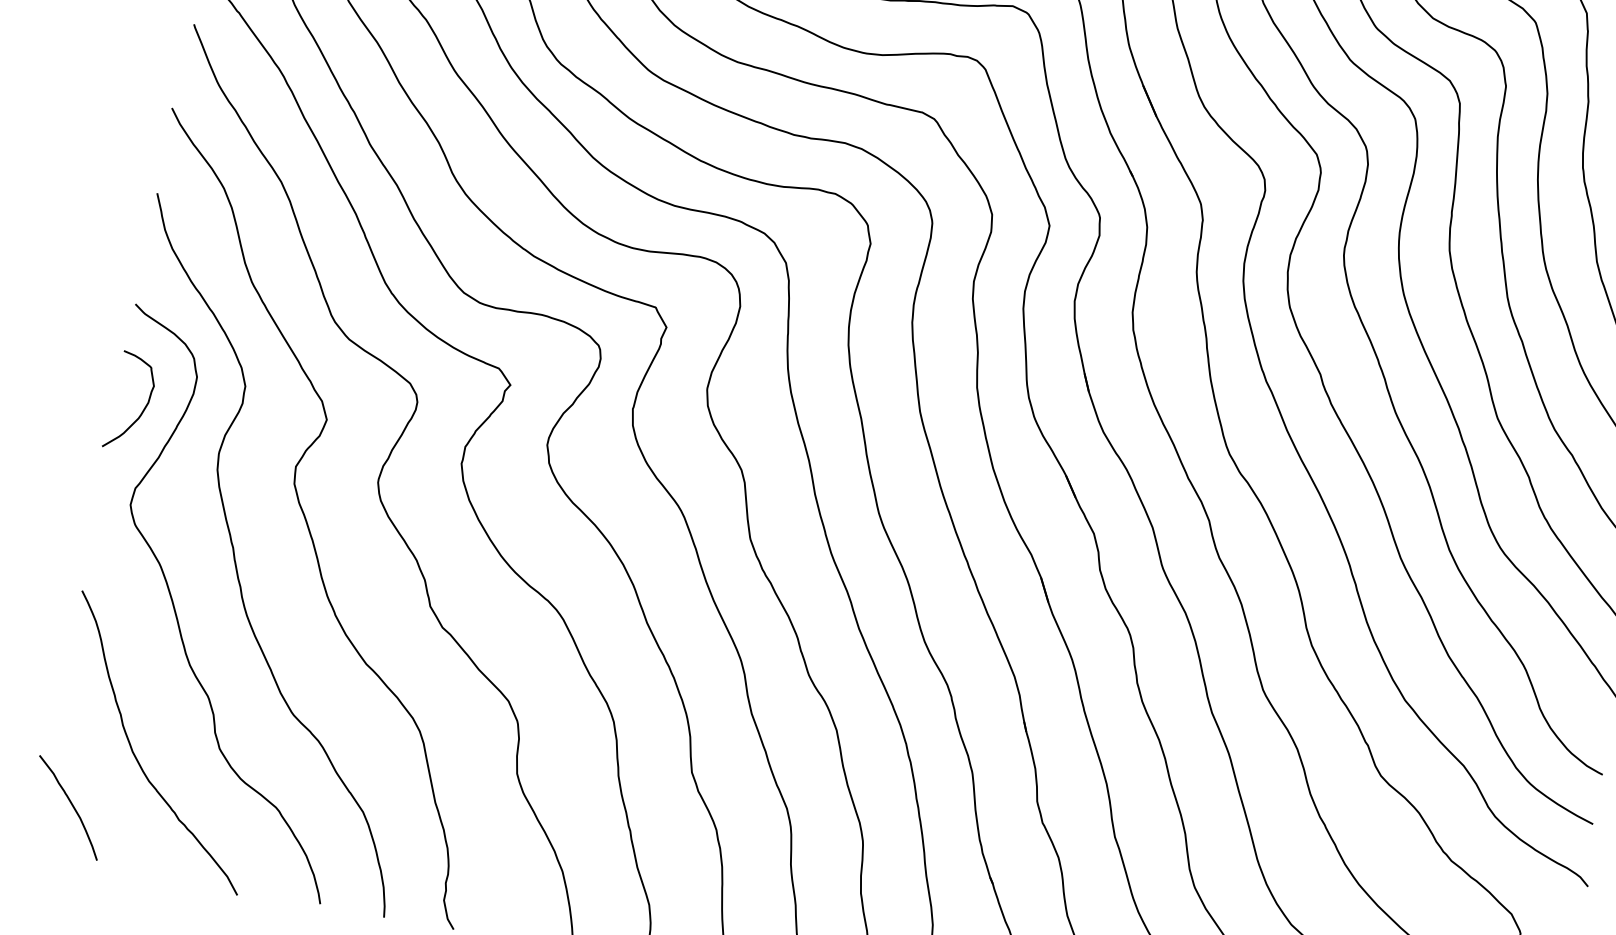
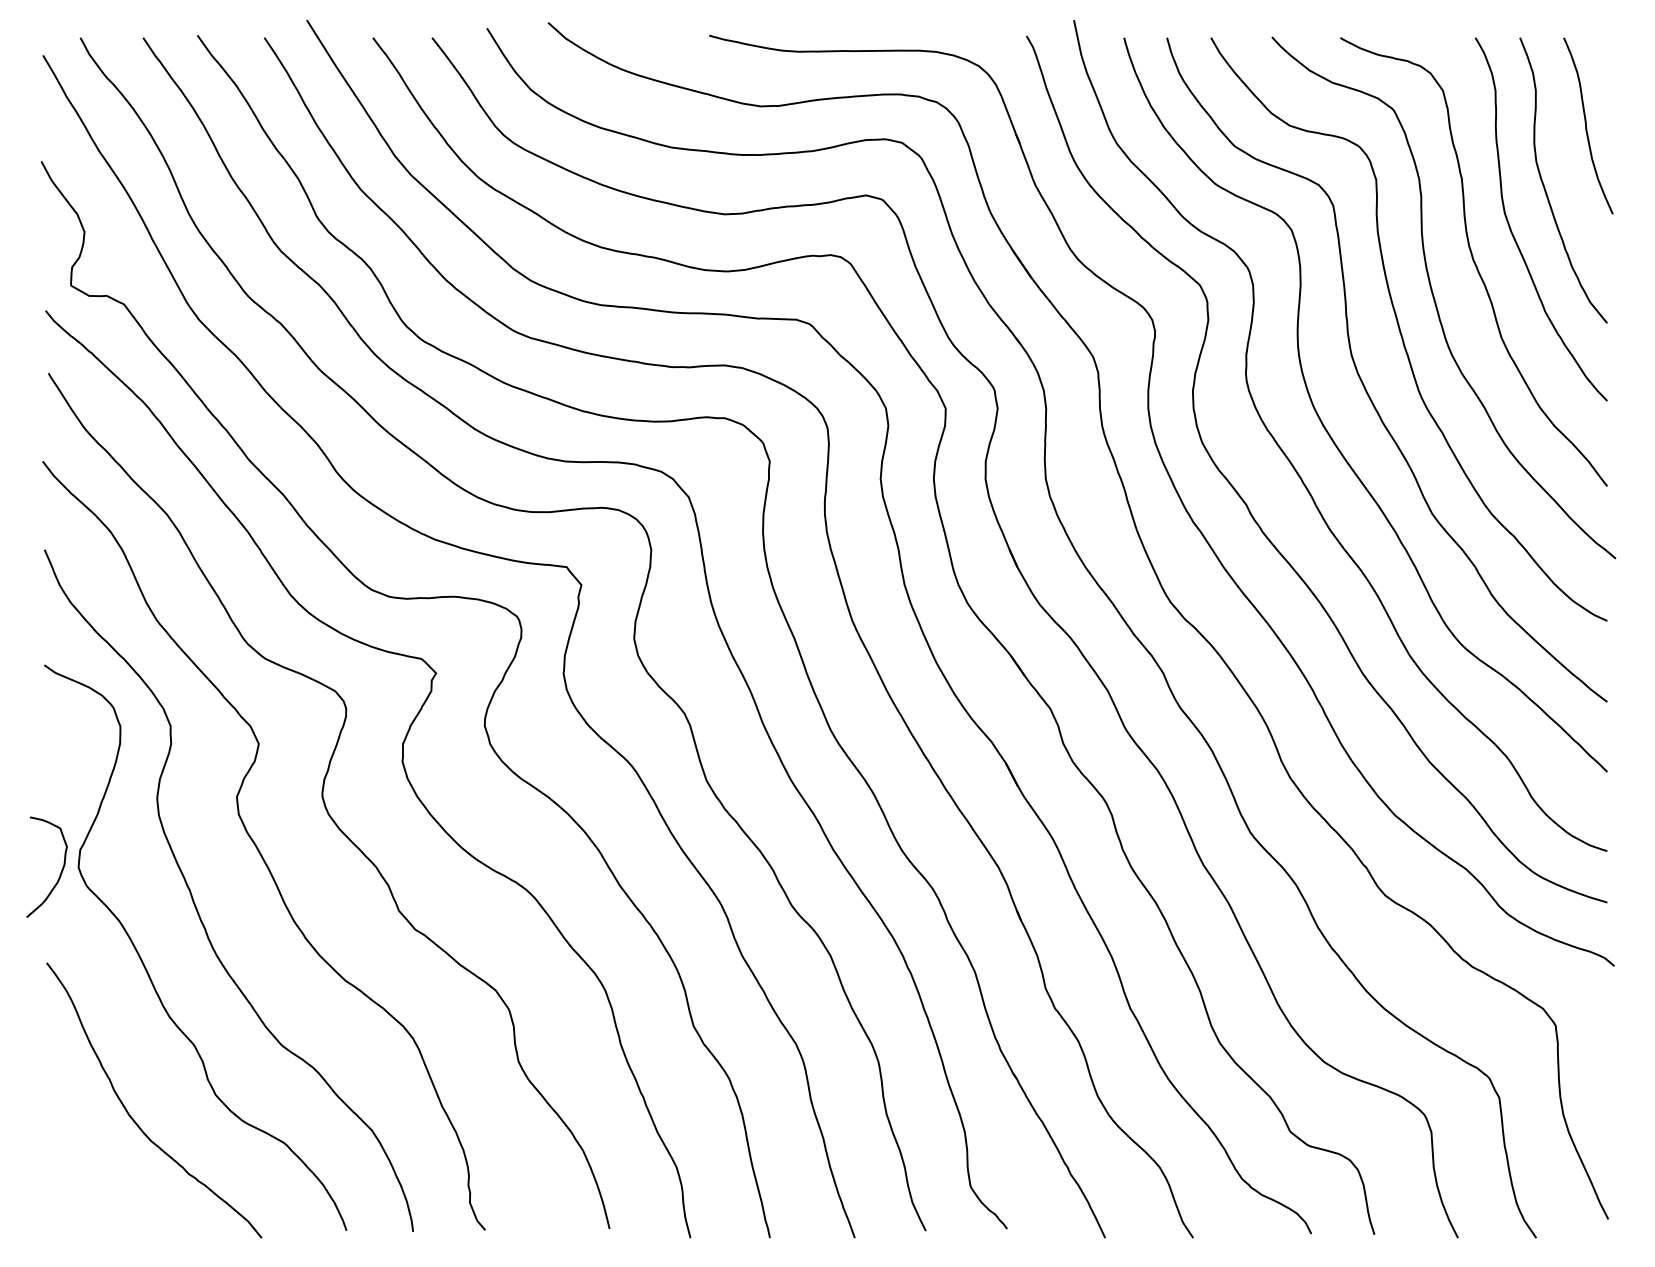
curve: (142, 409) -> (60, 872), moved
curve: (71, 805) -> (78, 1180), removed

